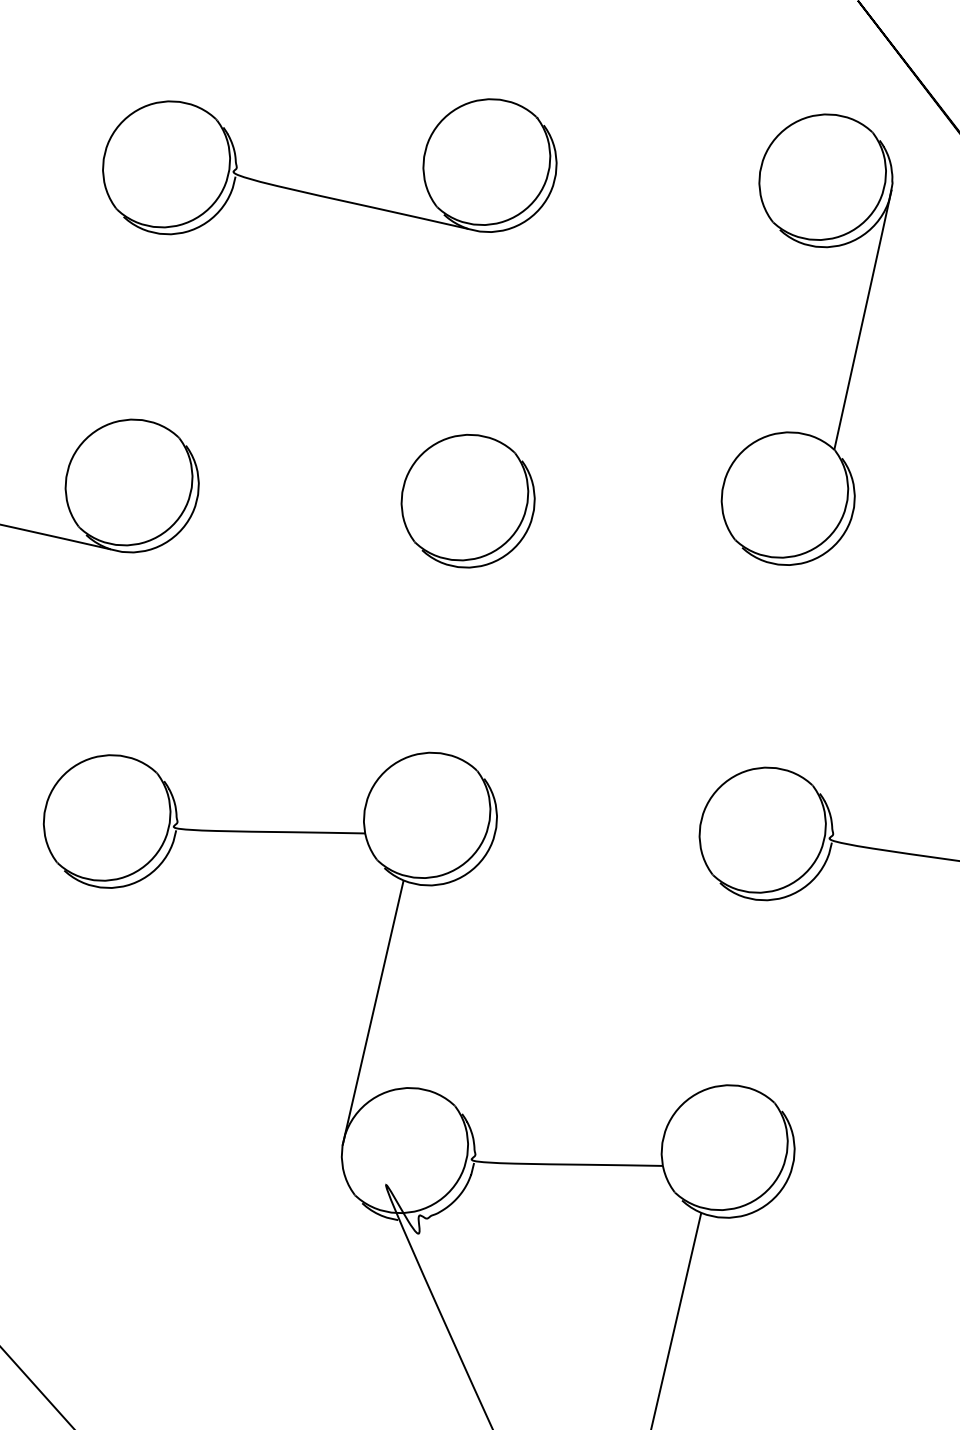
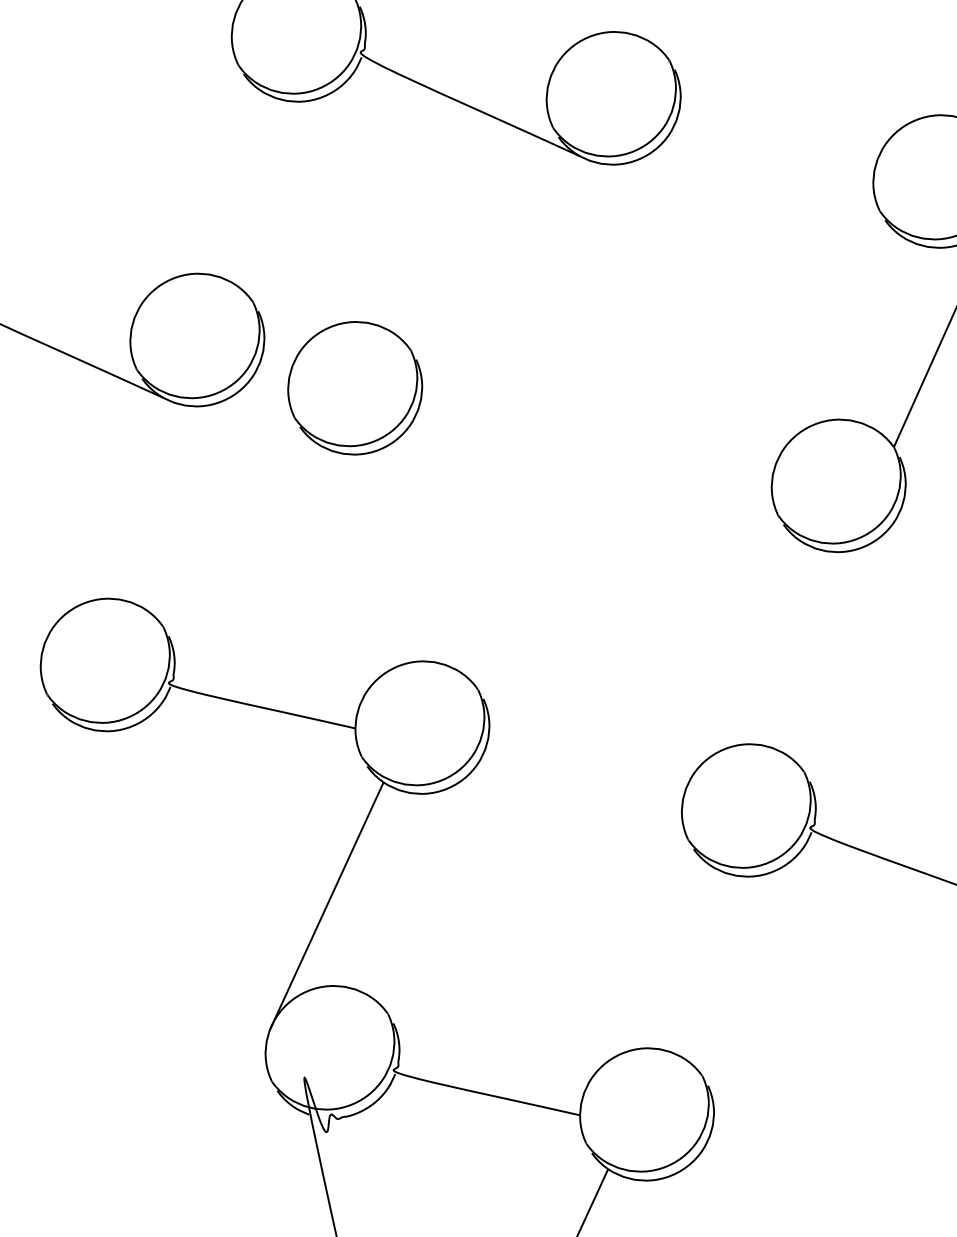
part: (467, 501) -> (354, 388), moved

